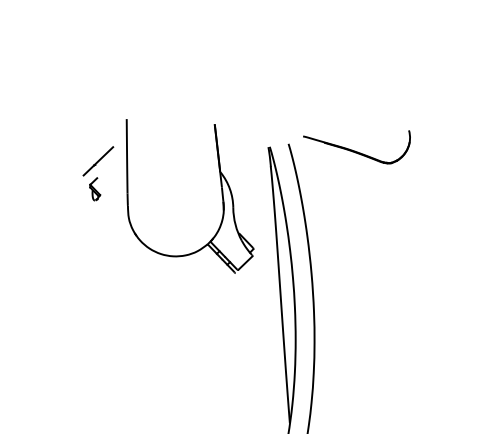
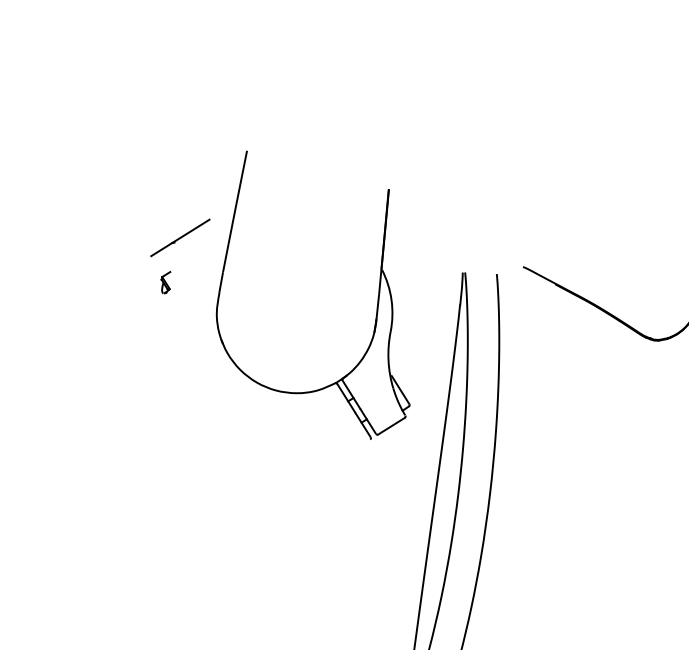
part: (95, 189) -> (166, 282), size x0.6
part: (221, 195) -> (375, 307), moved

